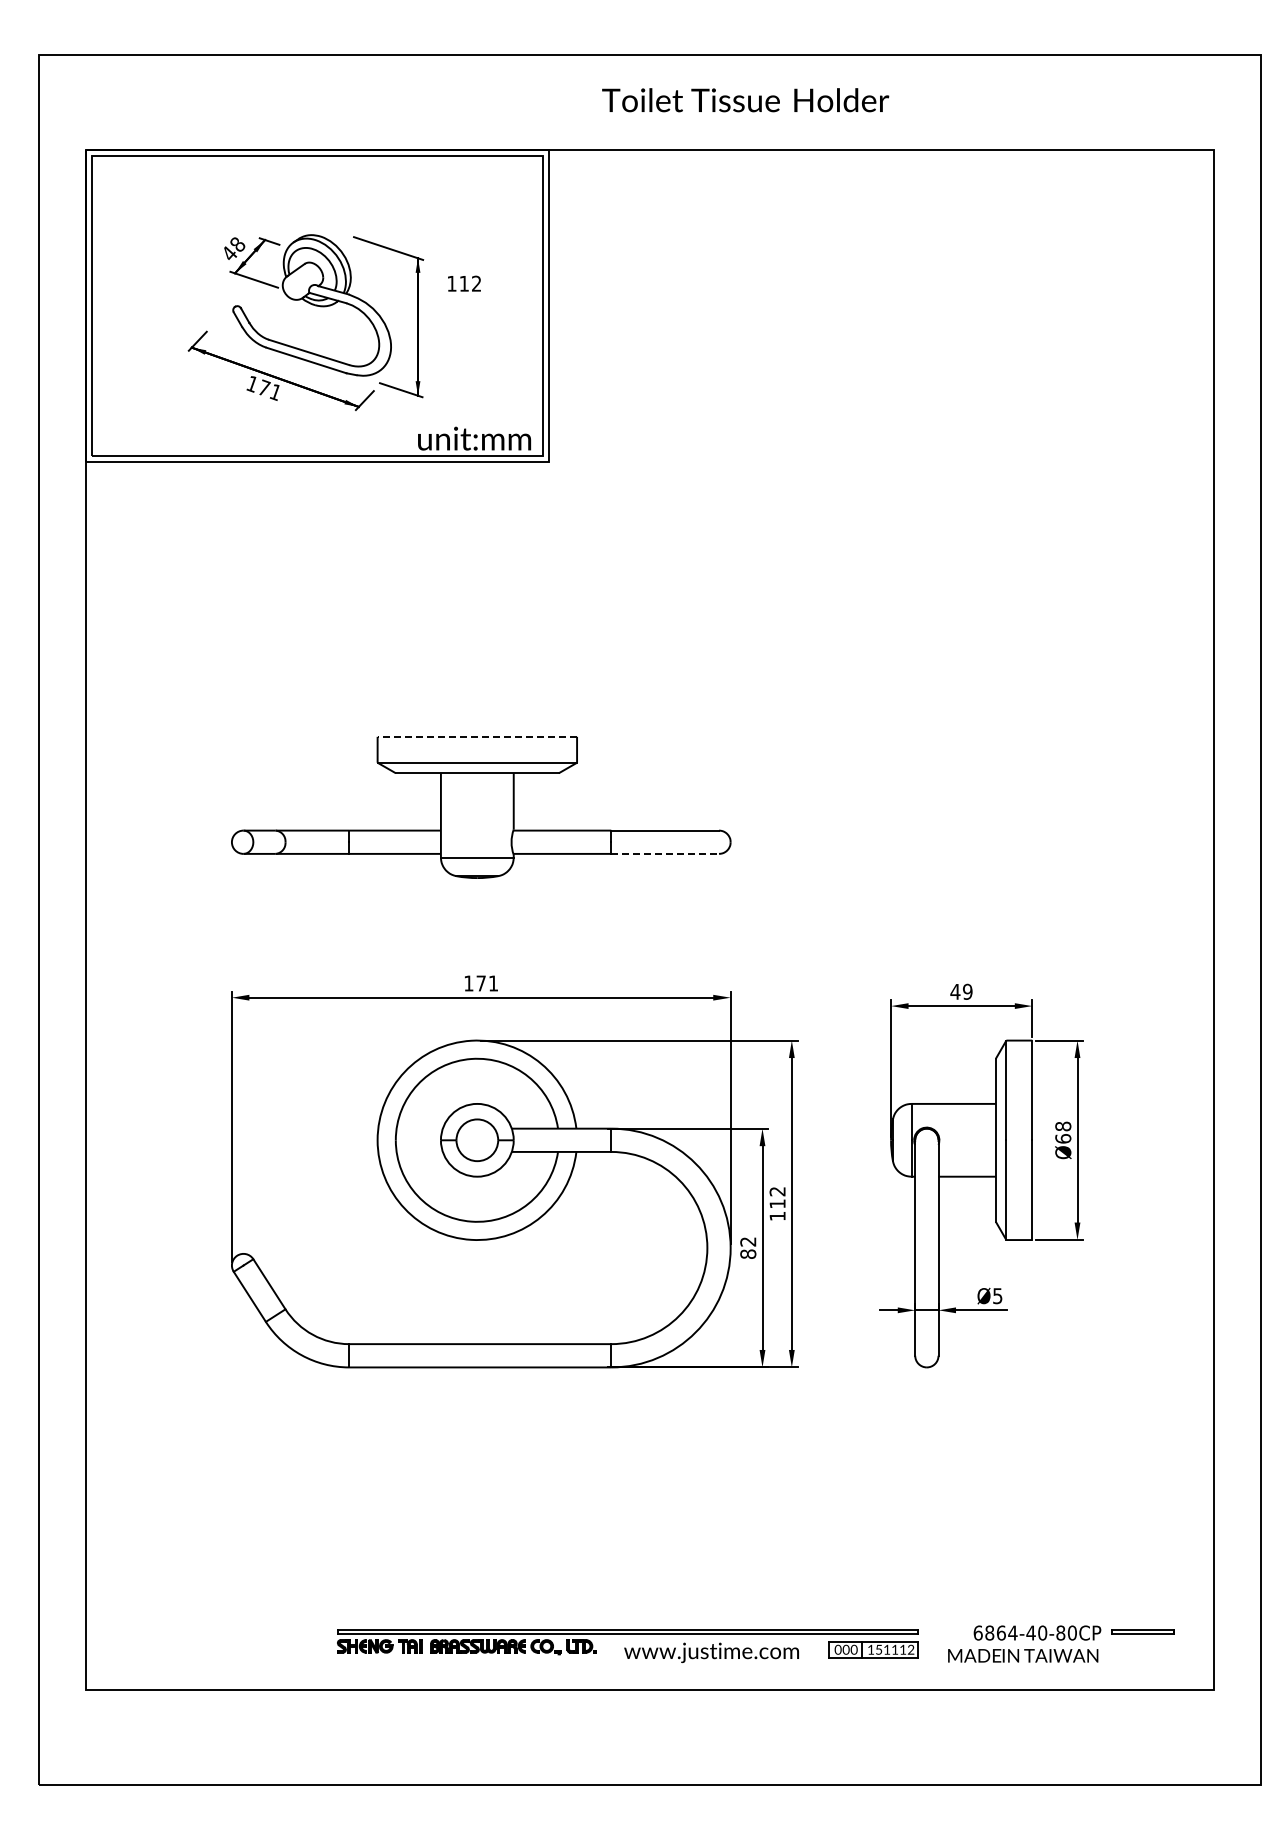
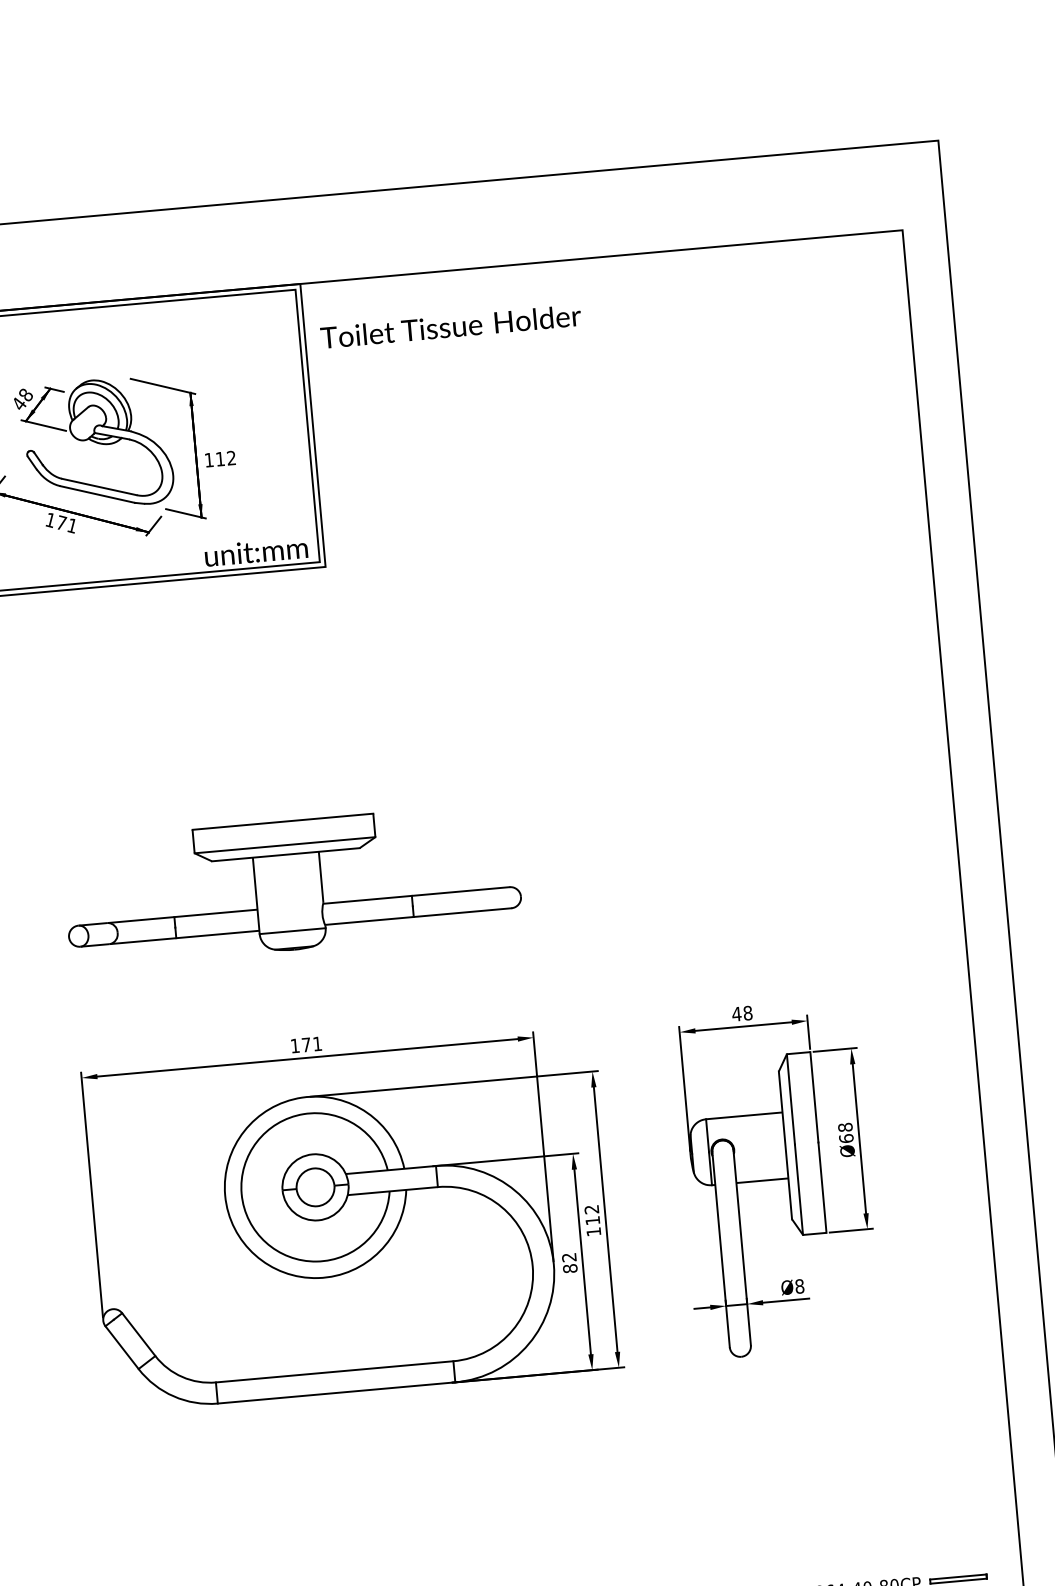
text: (745, 100) -> (450, 326), moved
text: (464, 283) -> (220, 458), moved
line: (477, 736) -> (283, 821), dashed -> solid
line: (665, 853) -> (462, 912), dashed -> solid
text: (967, 991) -> (747, 1012), 49 -> 48
text: (997, 1296) -> (799, 1286), Ø5 -> Ø8

